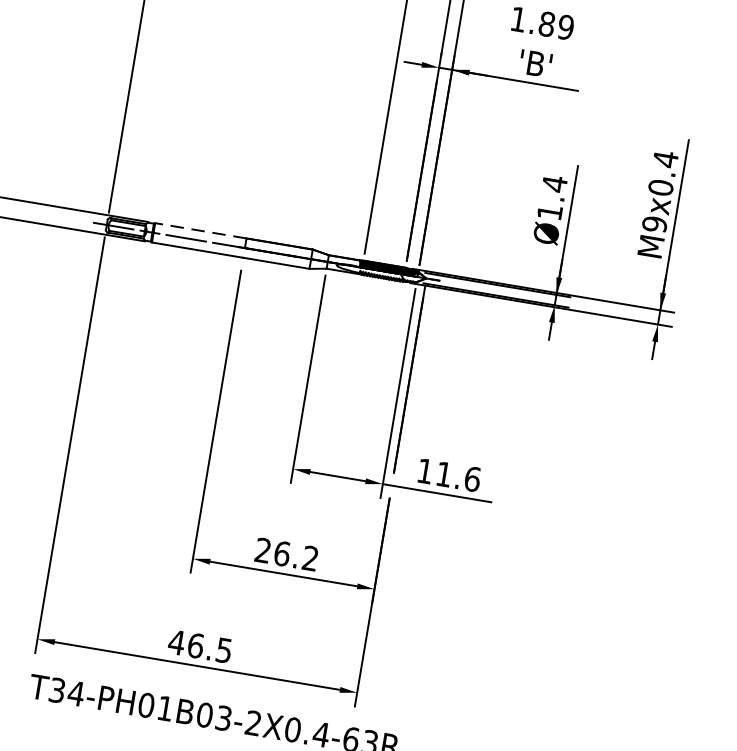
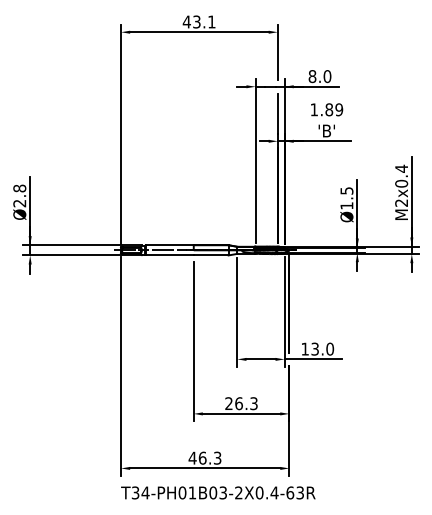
text: (554, 183) -> (346, 190), Ø1.4 -> Ø1.5
text: (654, 223) -> (401, 202), M9x0.4 -> M2x0.4
line: (200, 231) -> (169, 245), dashed -> solid
text: (458, 475) -> (322, 348), 11.6 -> 13.0
text: (309, 558) -> (253, 403), 26.2 -> 26.3
text: (224, 649) -> (217, 457), 46.5 -> 46.3

